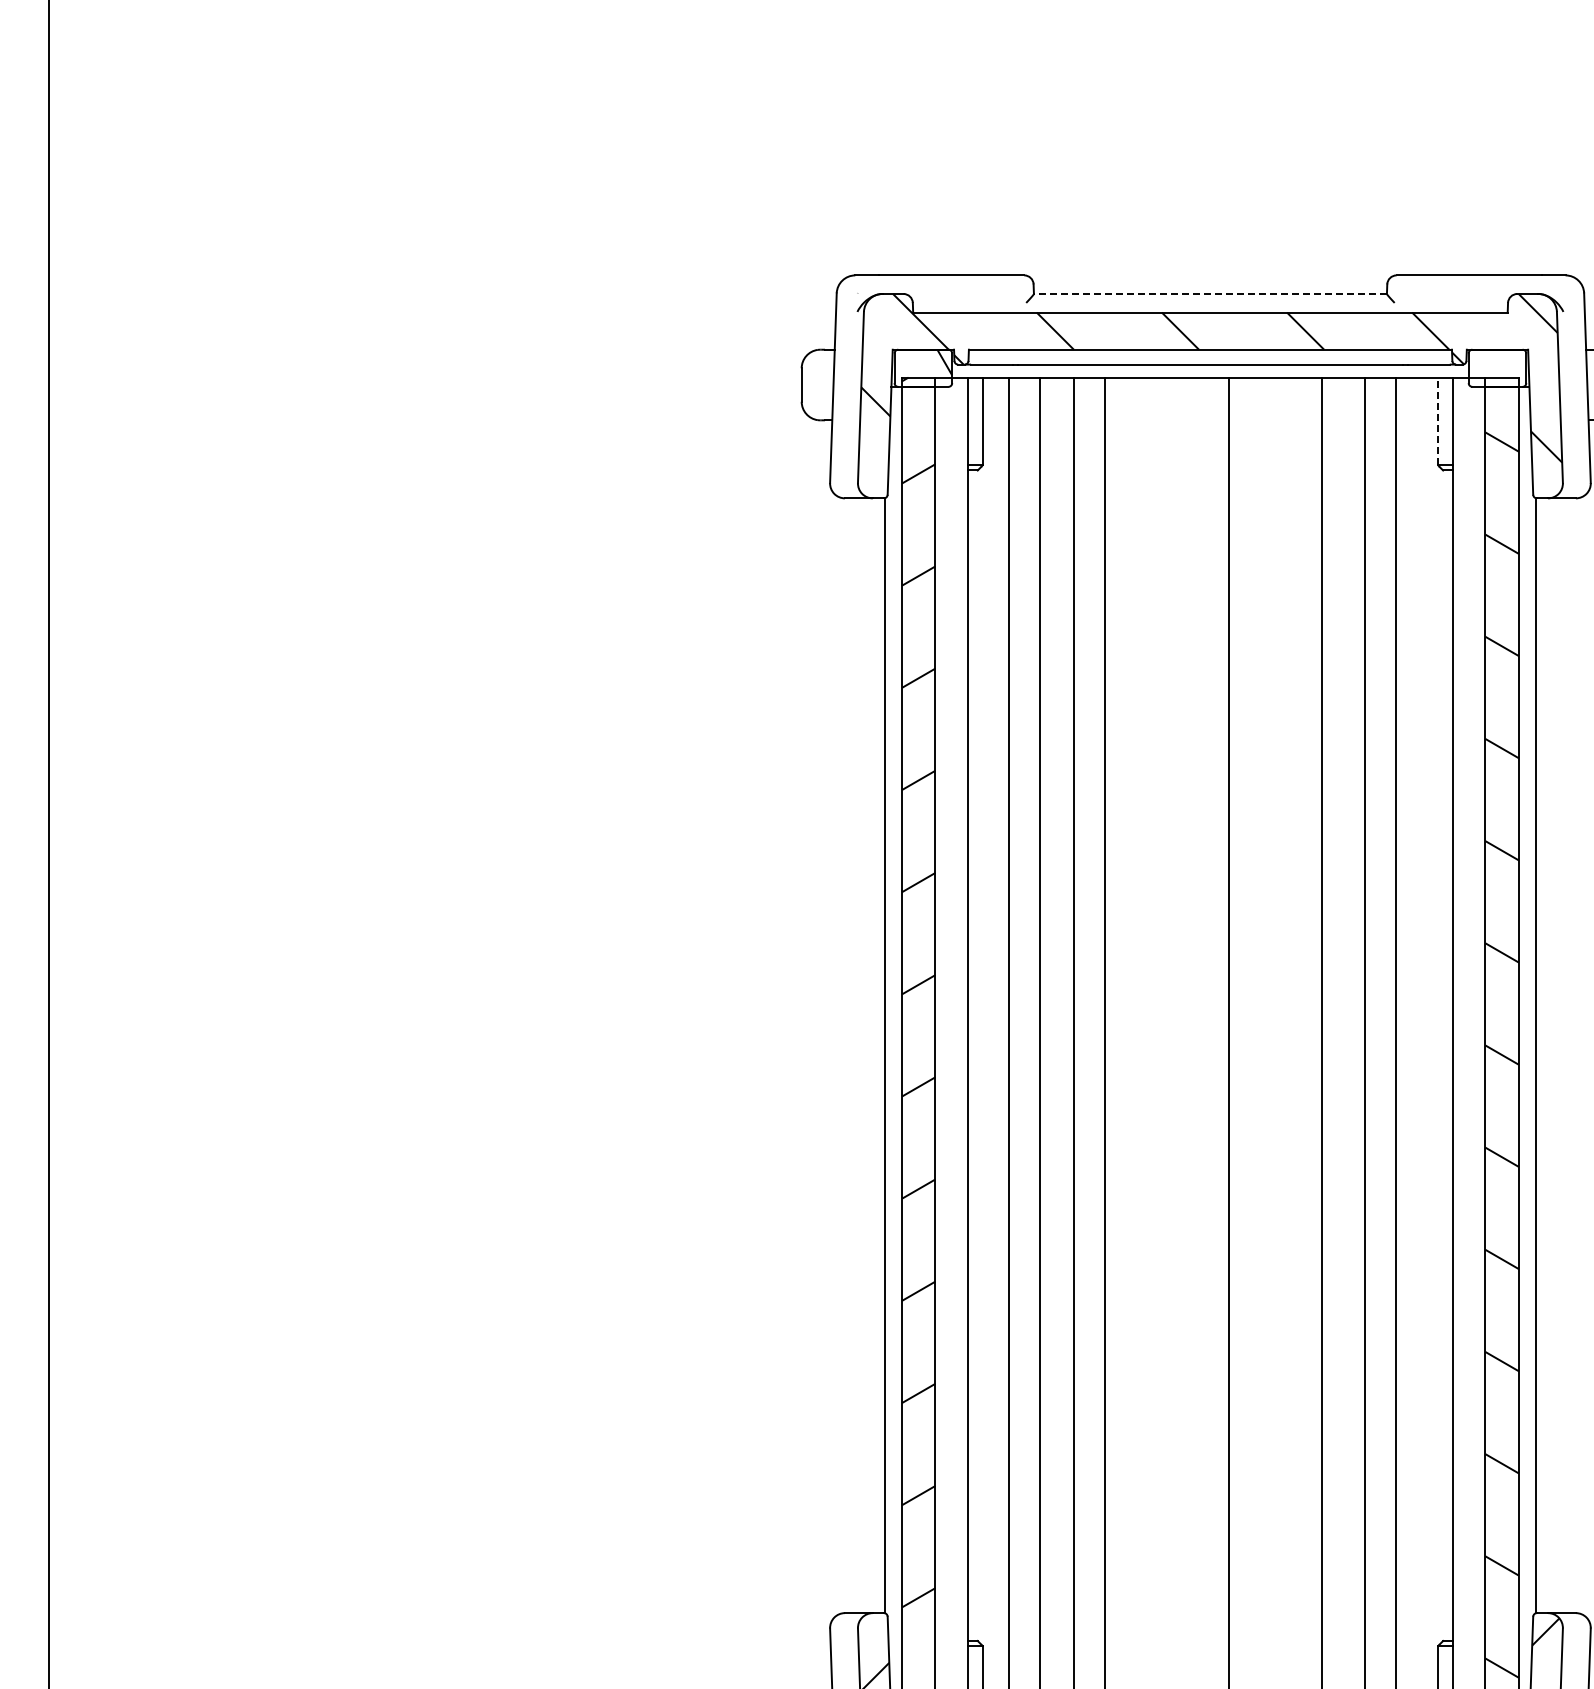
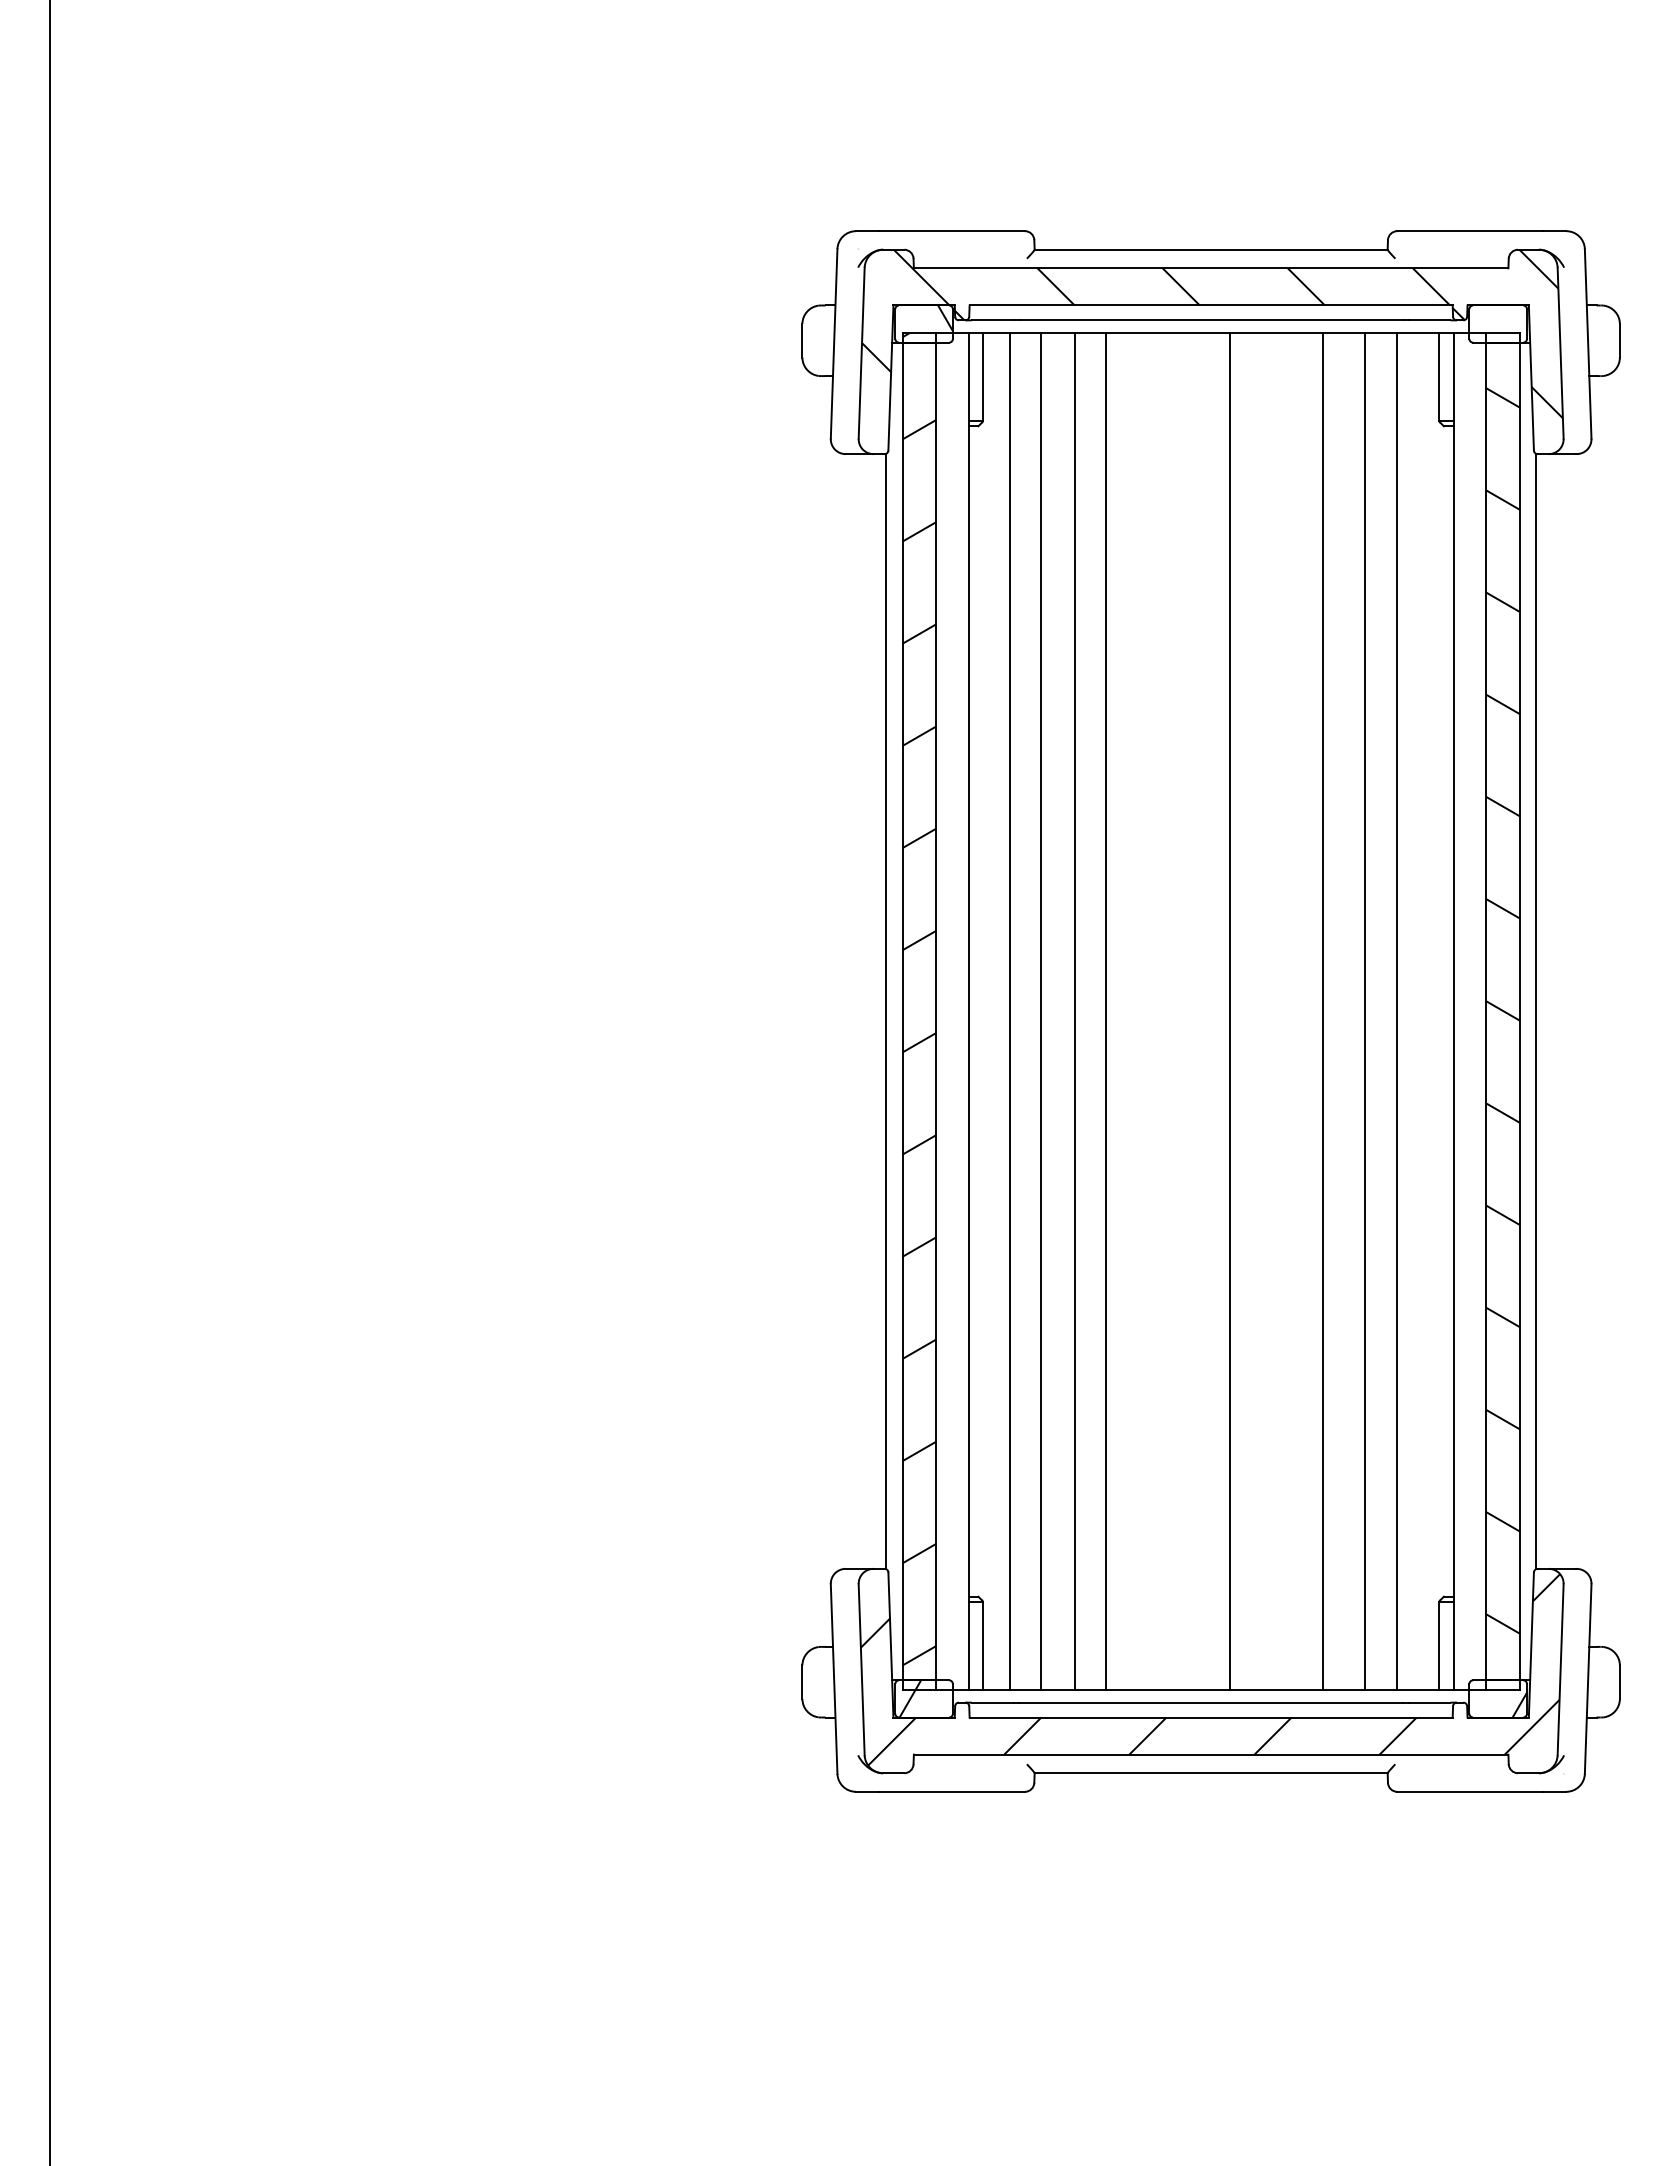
line: (1210, 293) -> (1211, 249), dashed -> solid
line: (1437, 421) -> (1438, 377), dashed -> solid

